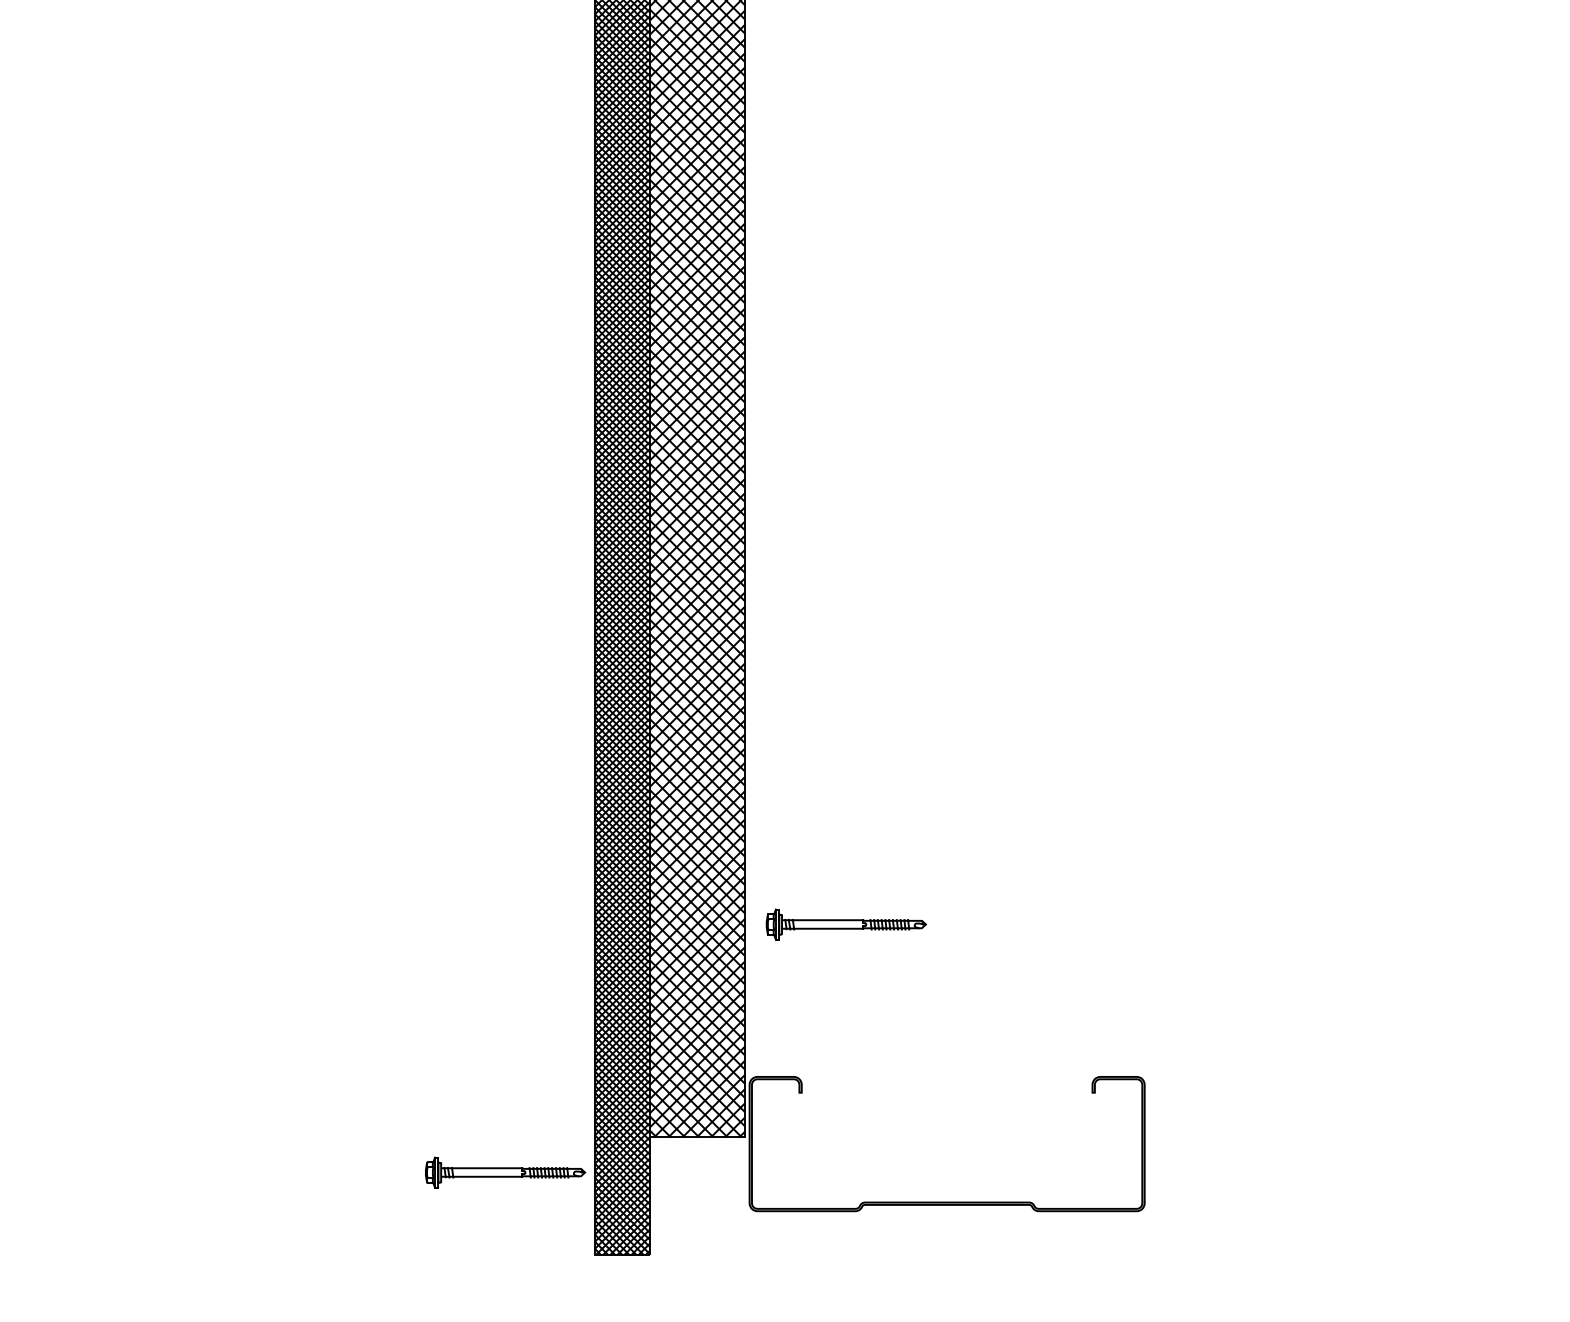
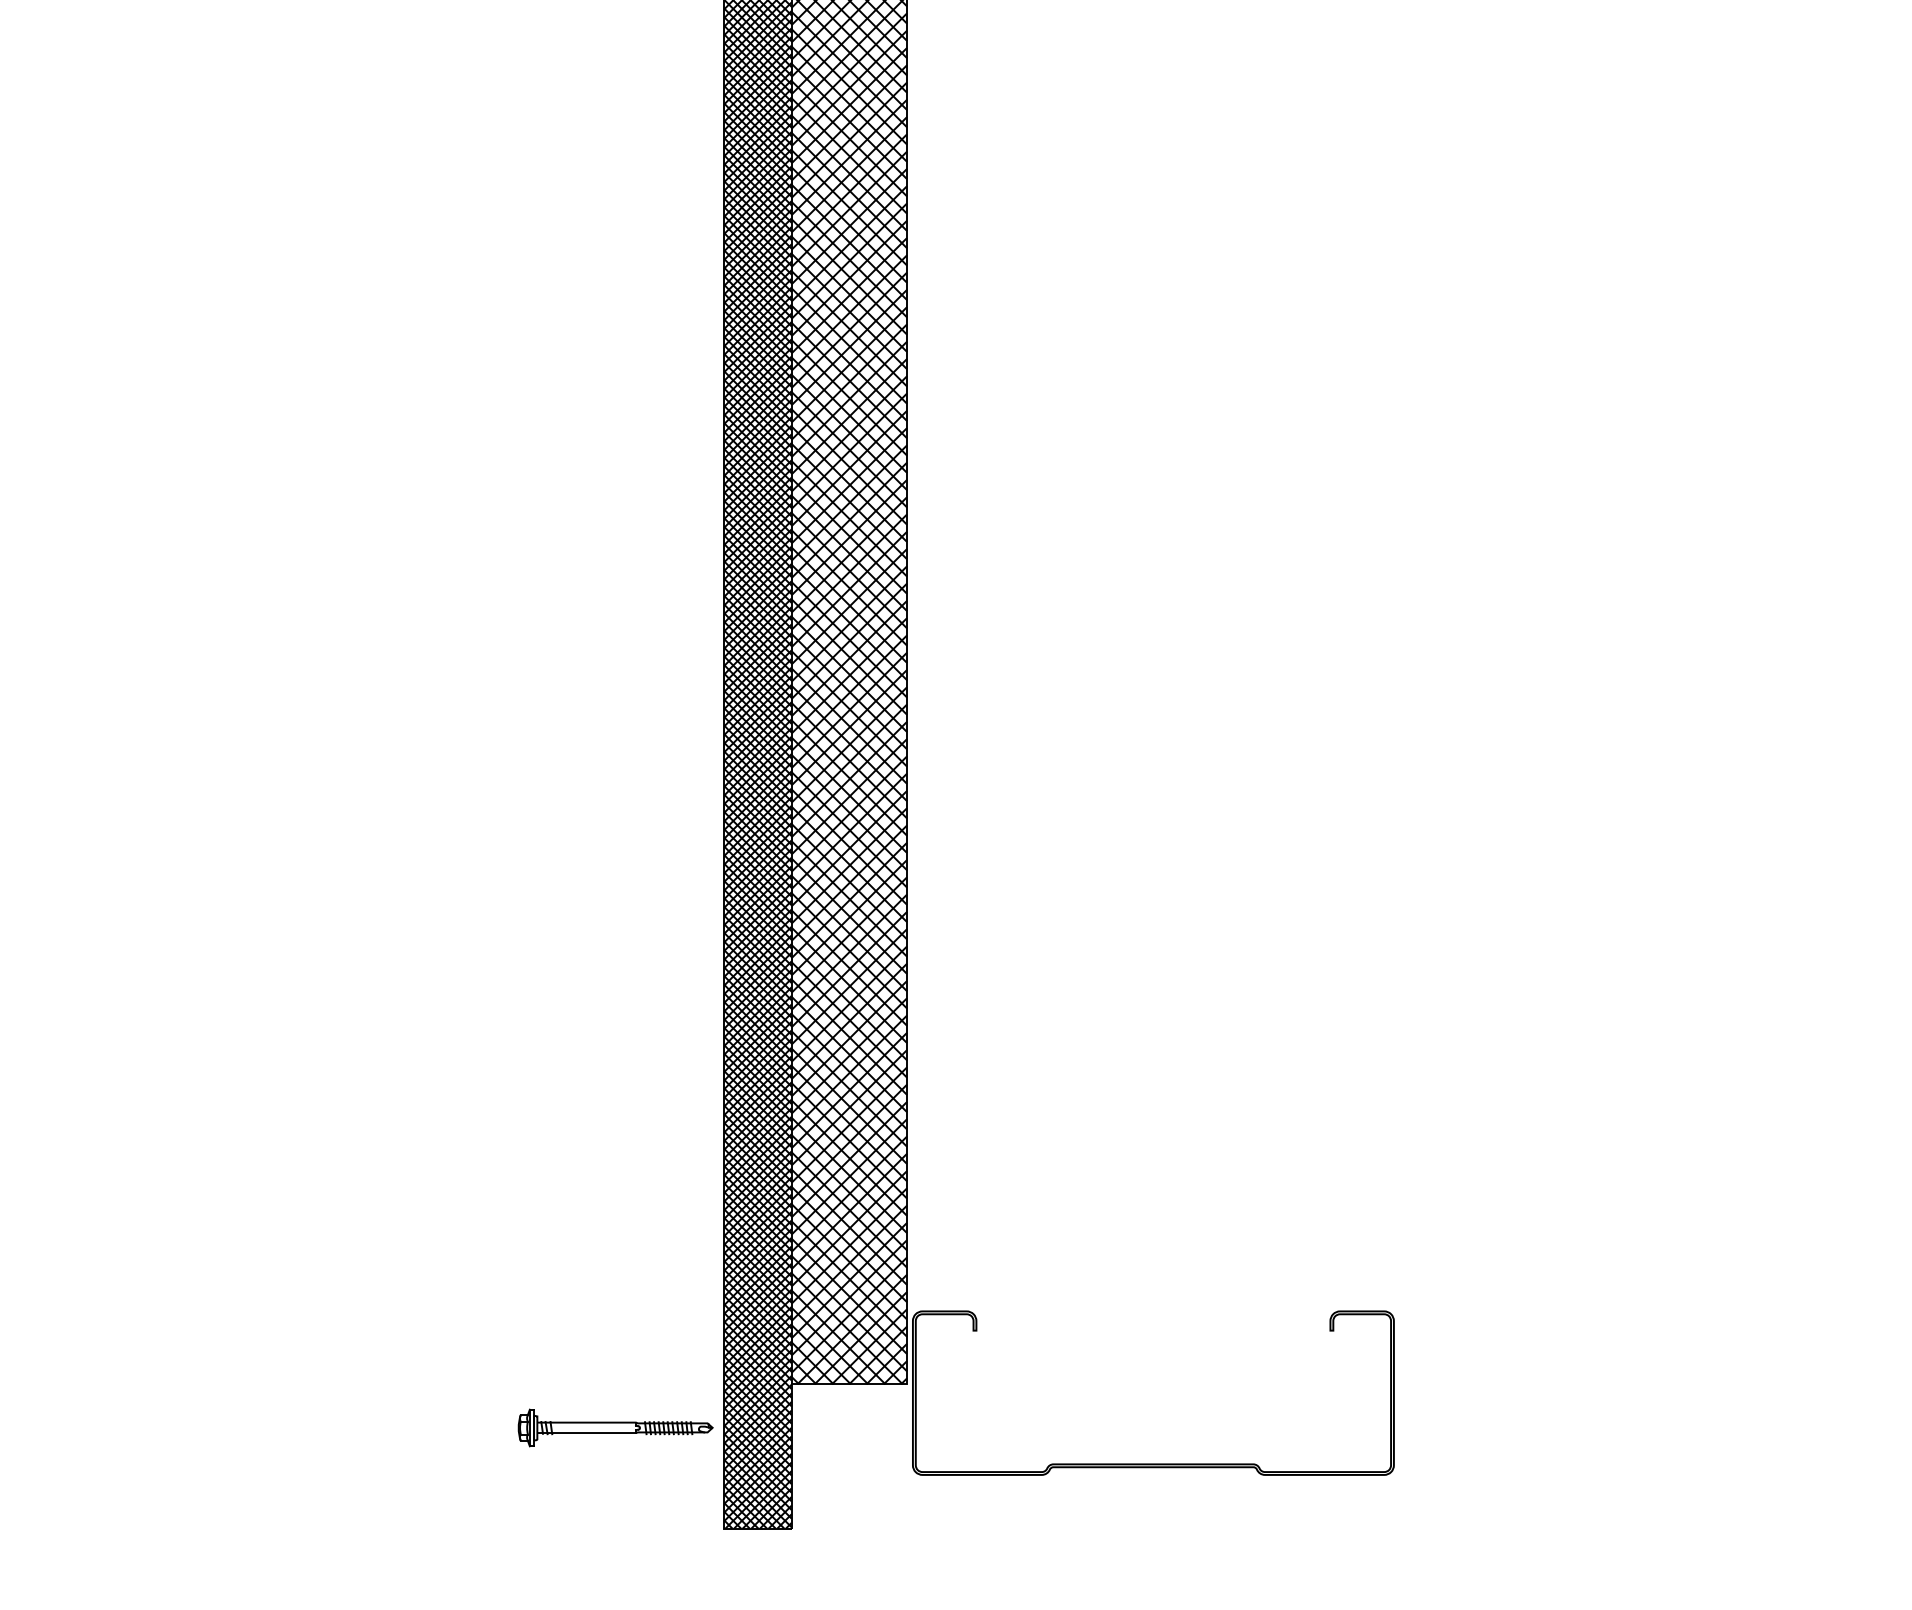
part: (846, 924) -> (1030, 1125), removed

